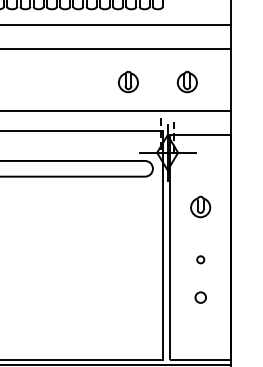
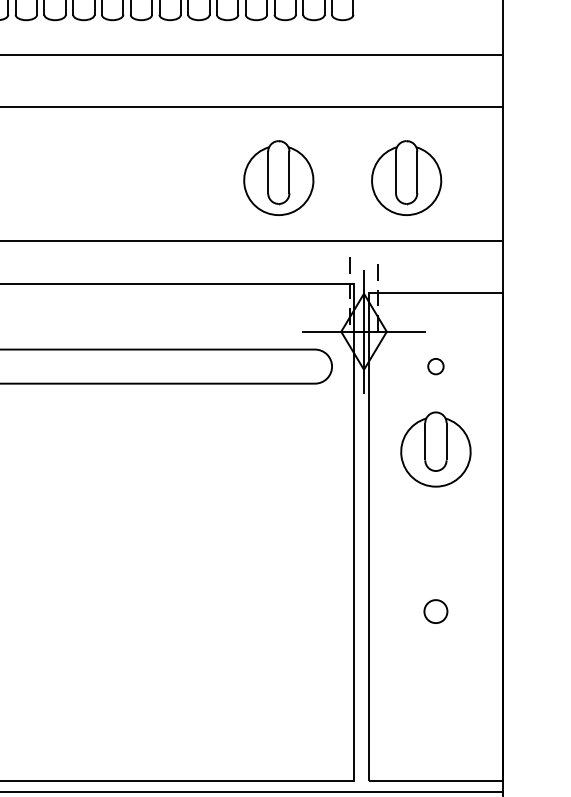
part: (128, 81) -> (278, 176), size x1.67
part: (187, 81) -> (407, 176), size x1.67
part: (200, 206) -> (435, 448), size x1.67
circle: (200, 259) -> (435, 365), moved
circle: (200, 297) -> (435, 611), moved

